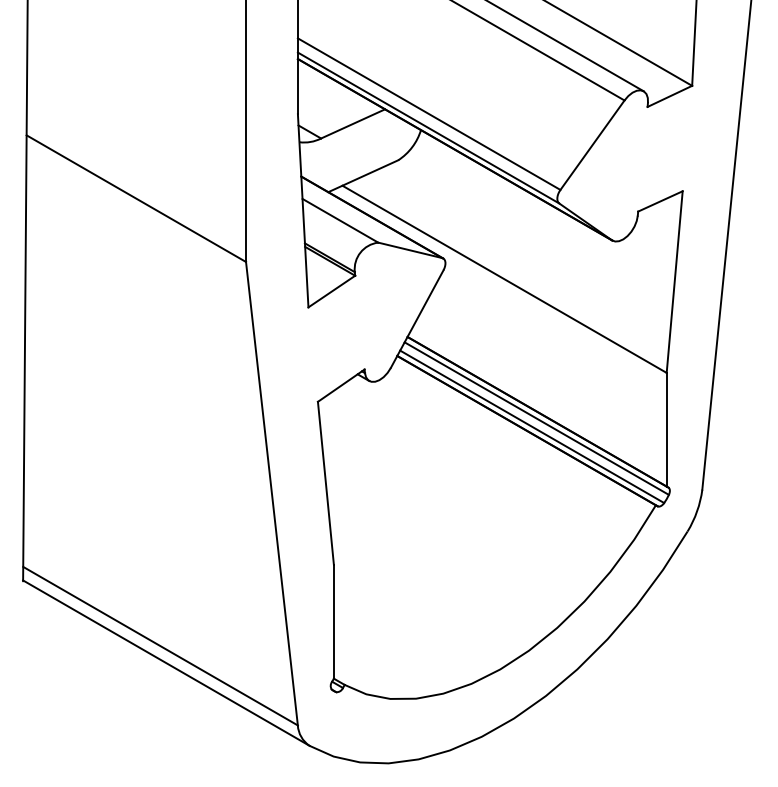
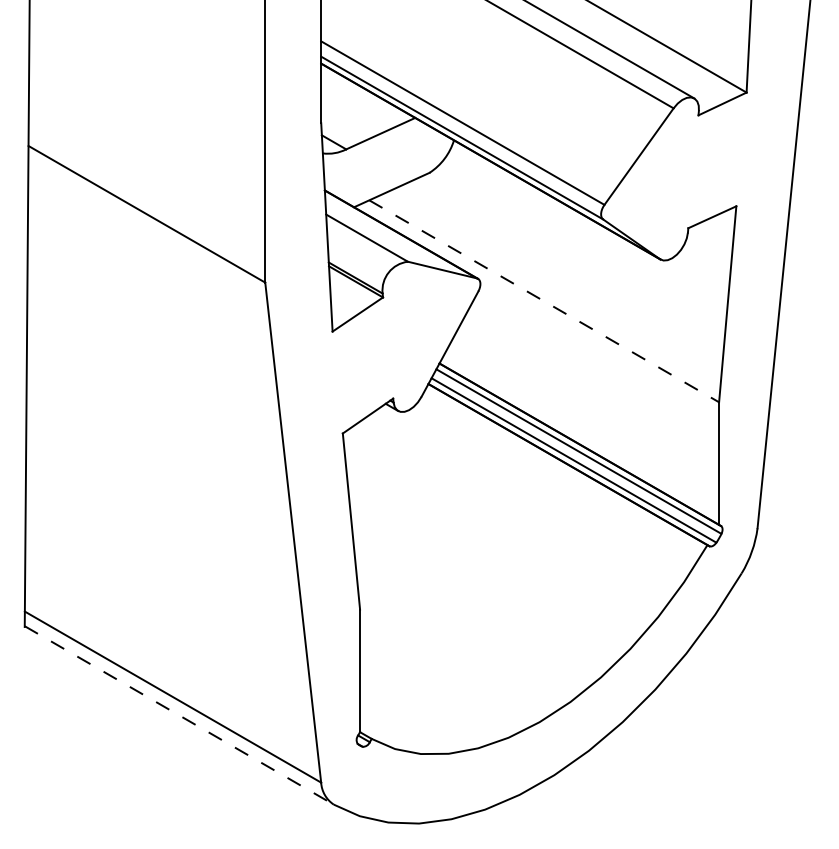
line: (505, 279) -> (545, 301), solid -> dashed
line: (166, 663) -> (179, 715), solid -> dashed

